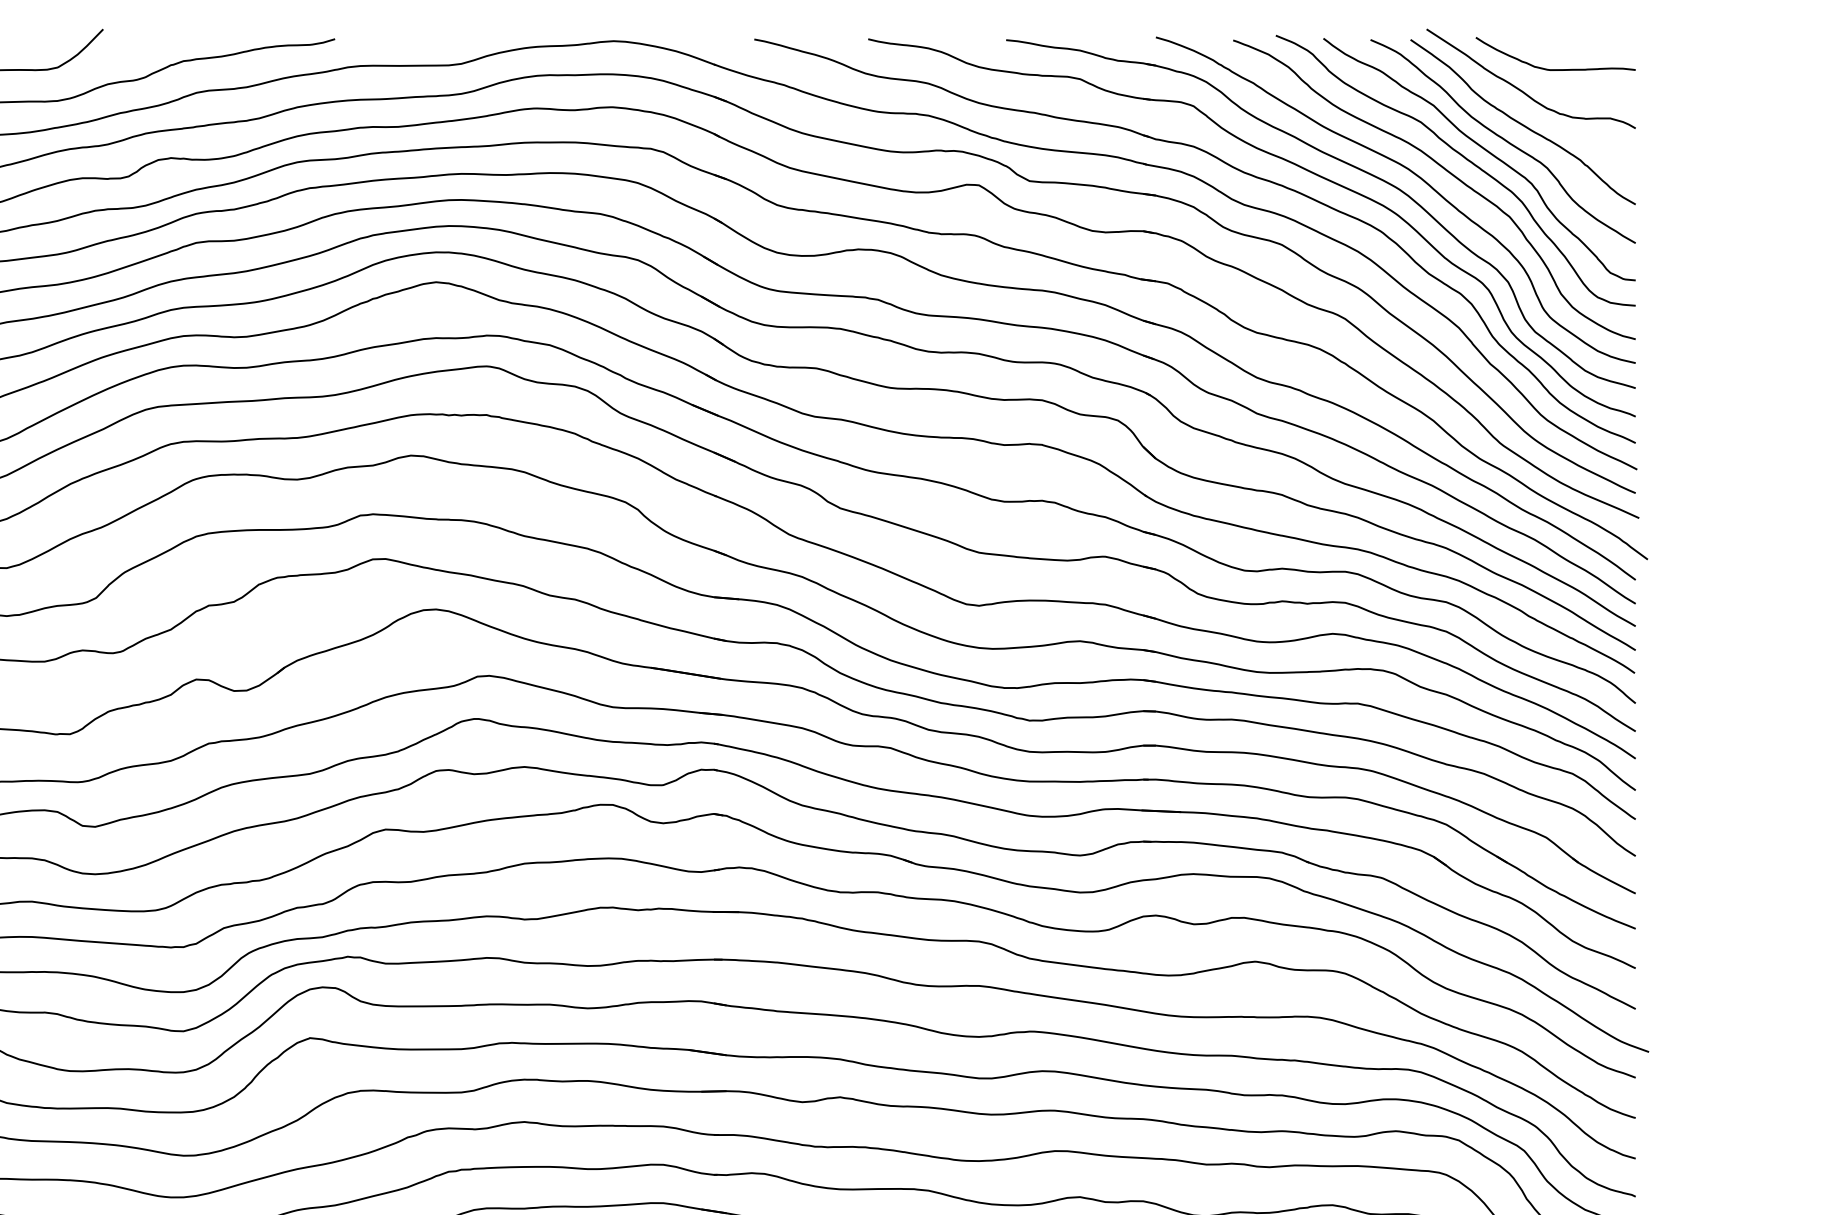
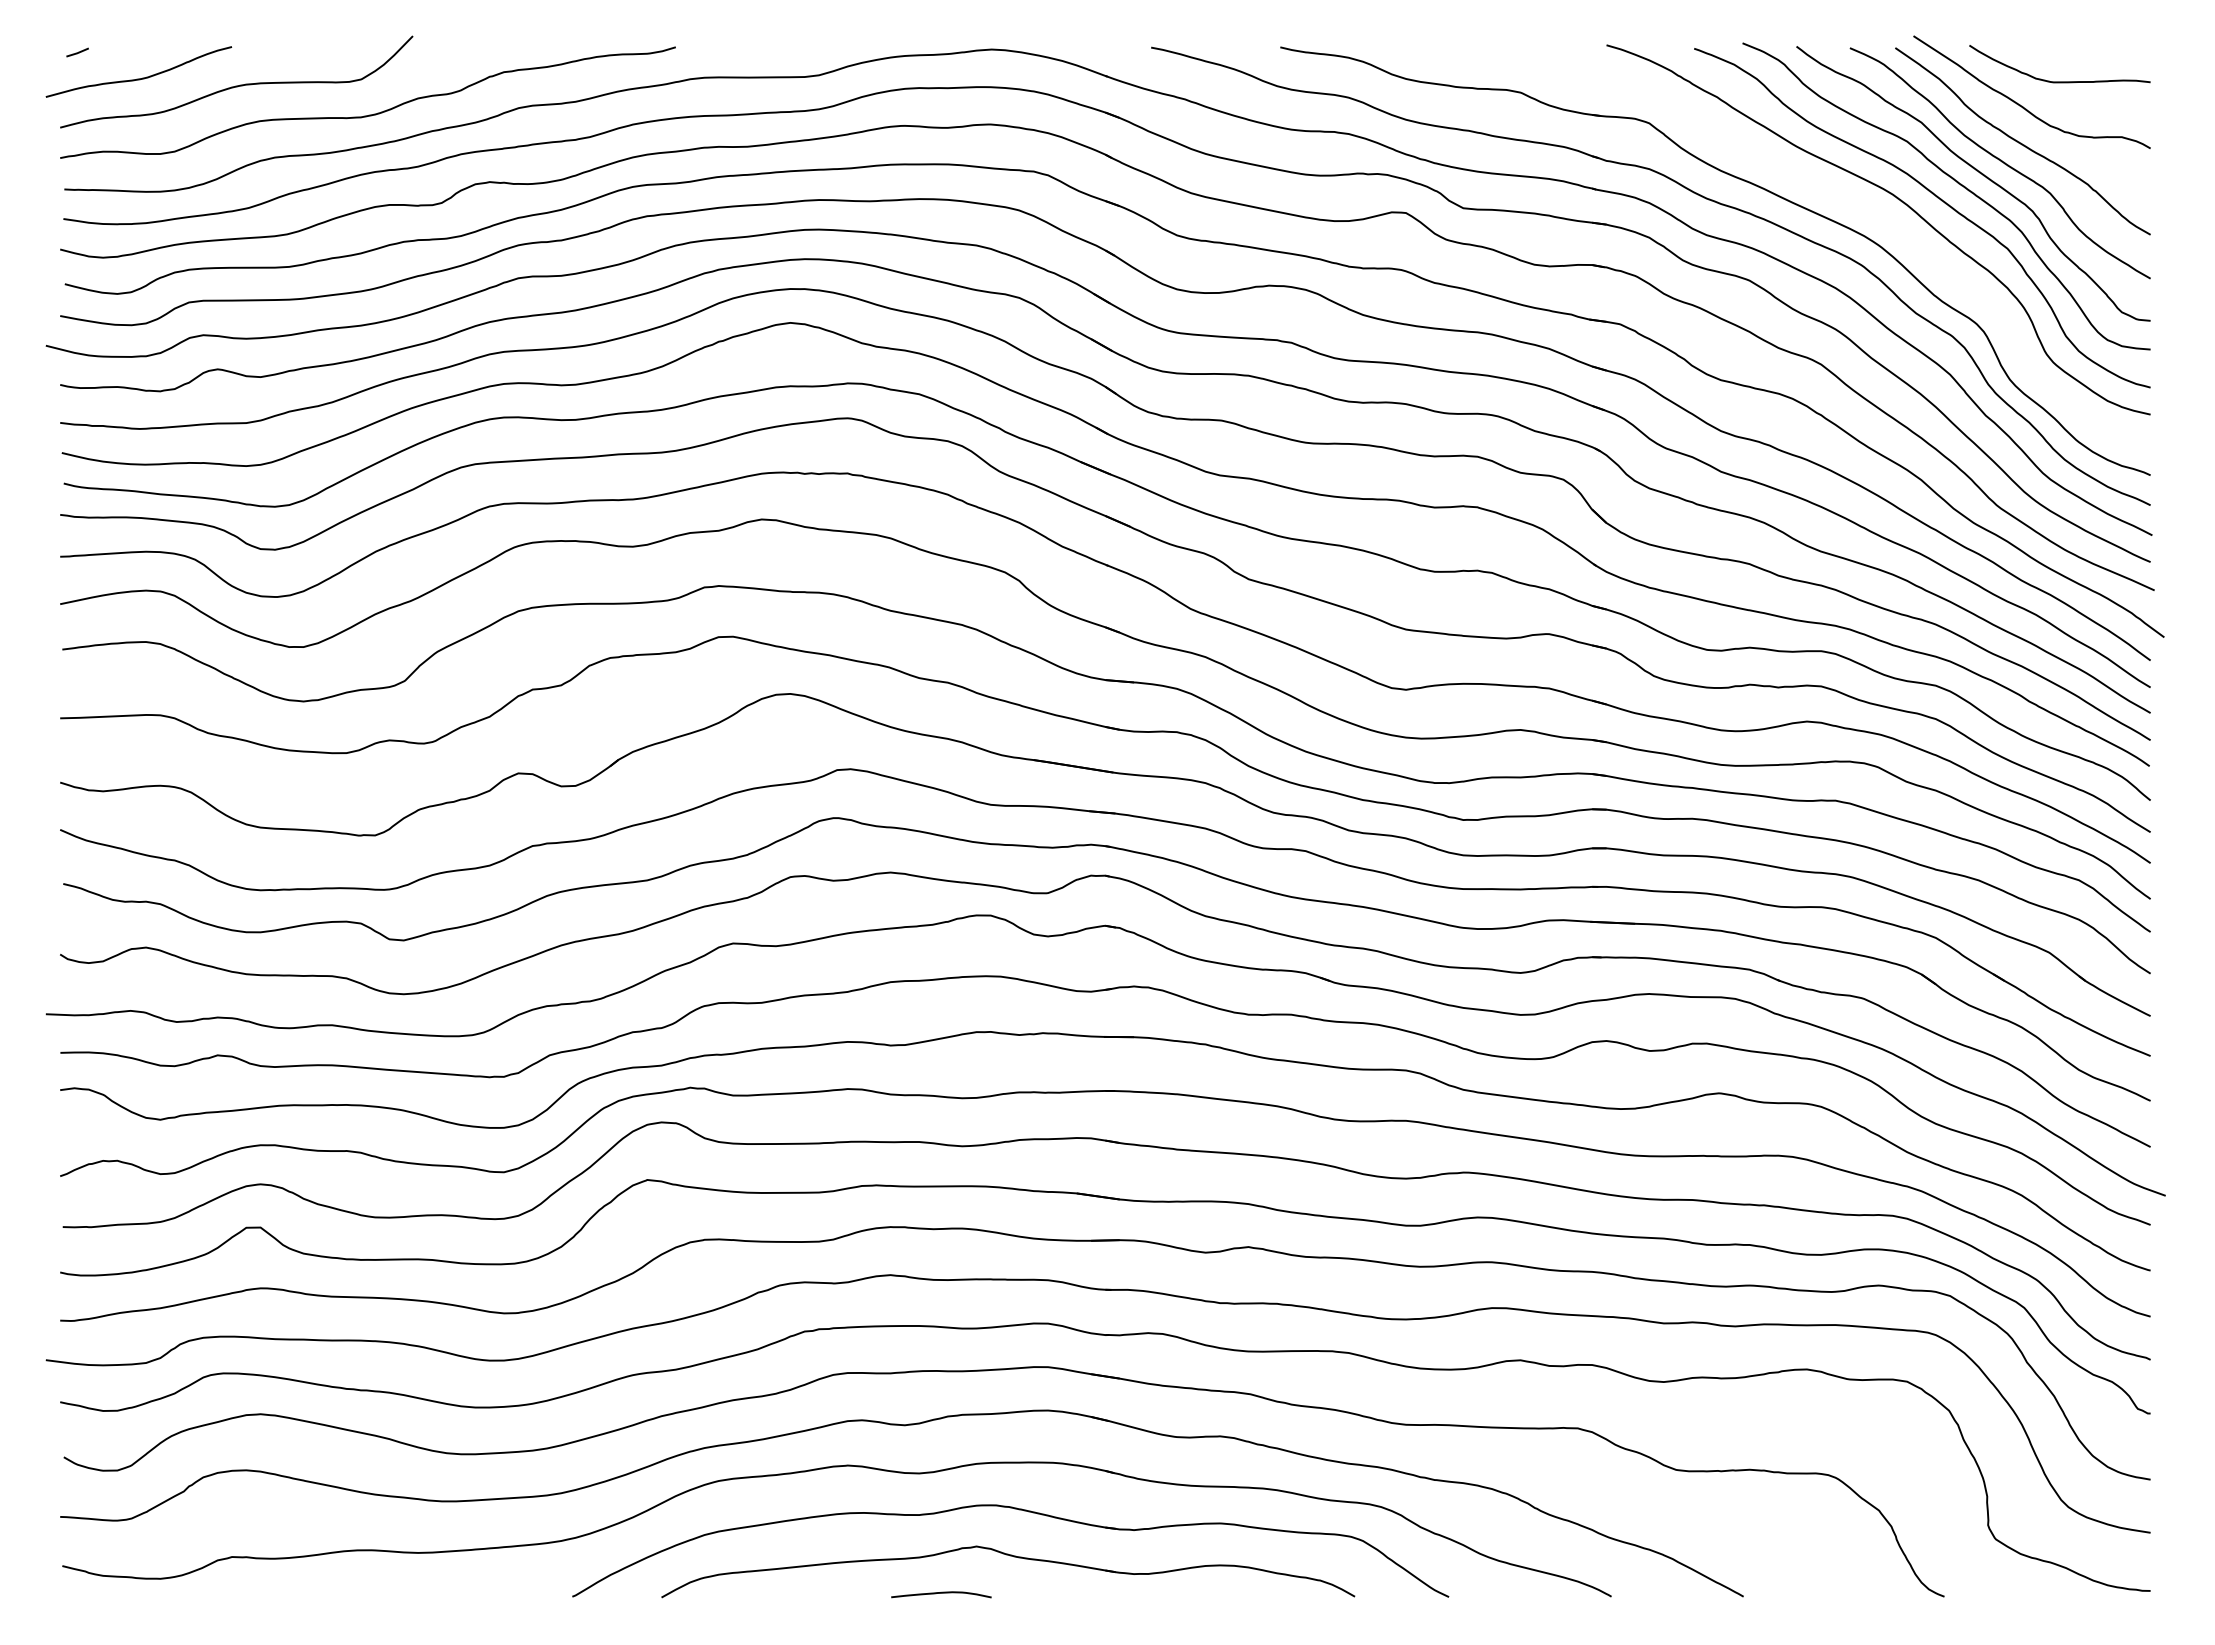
part: (1345, 163) -> (1821, 188), removed

